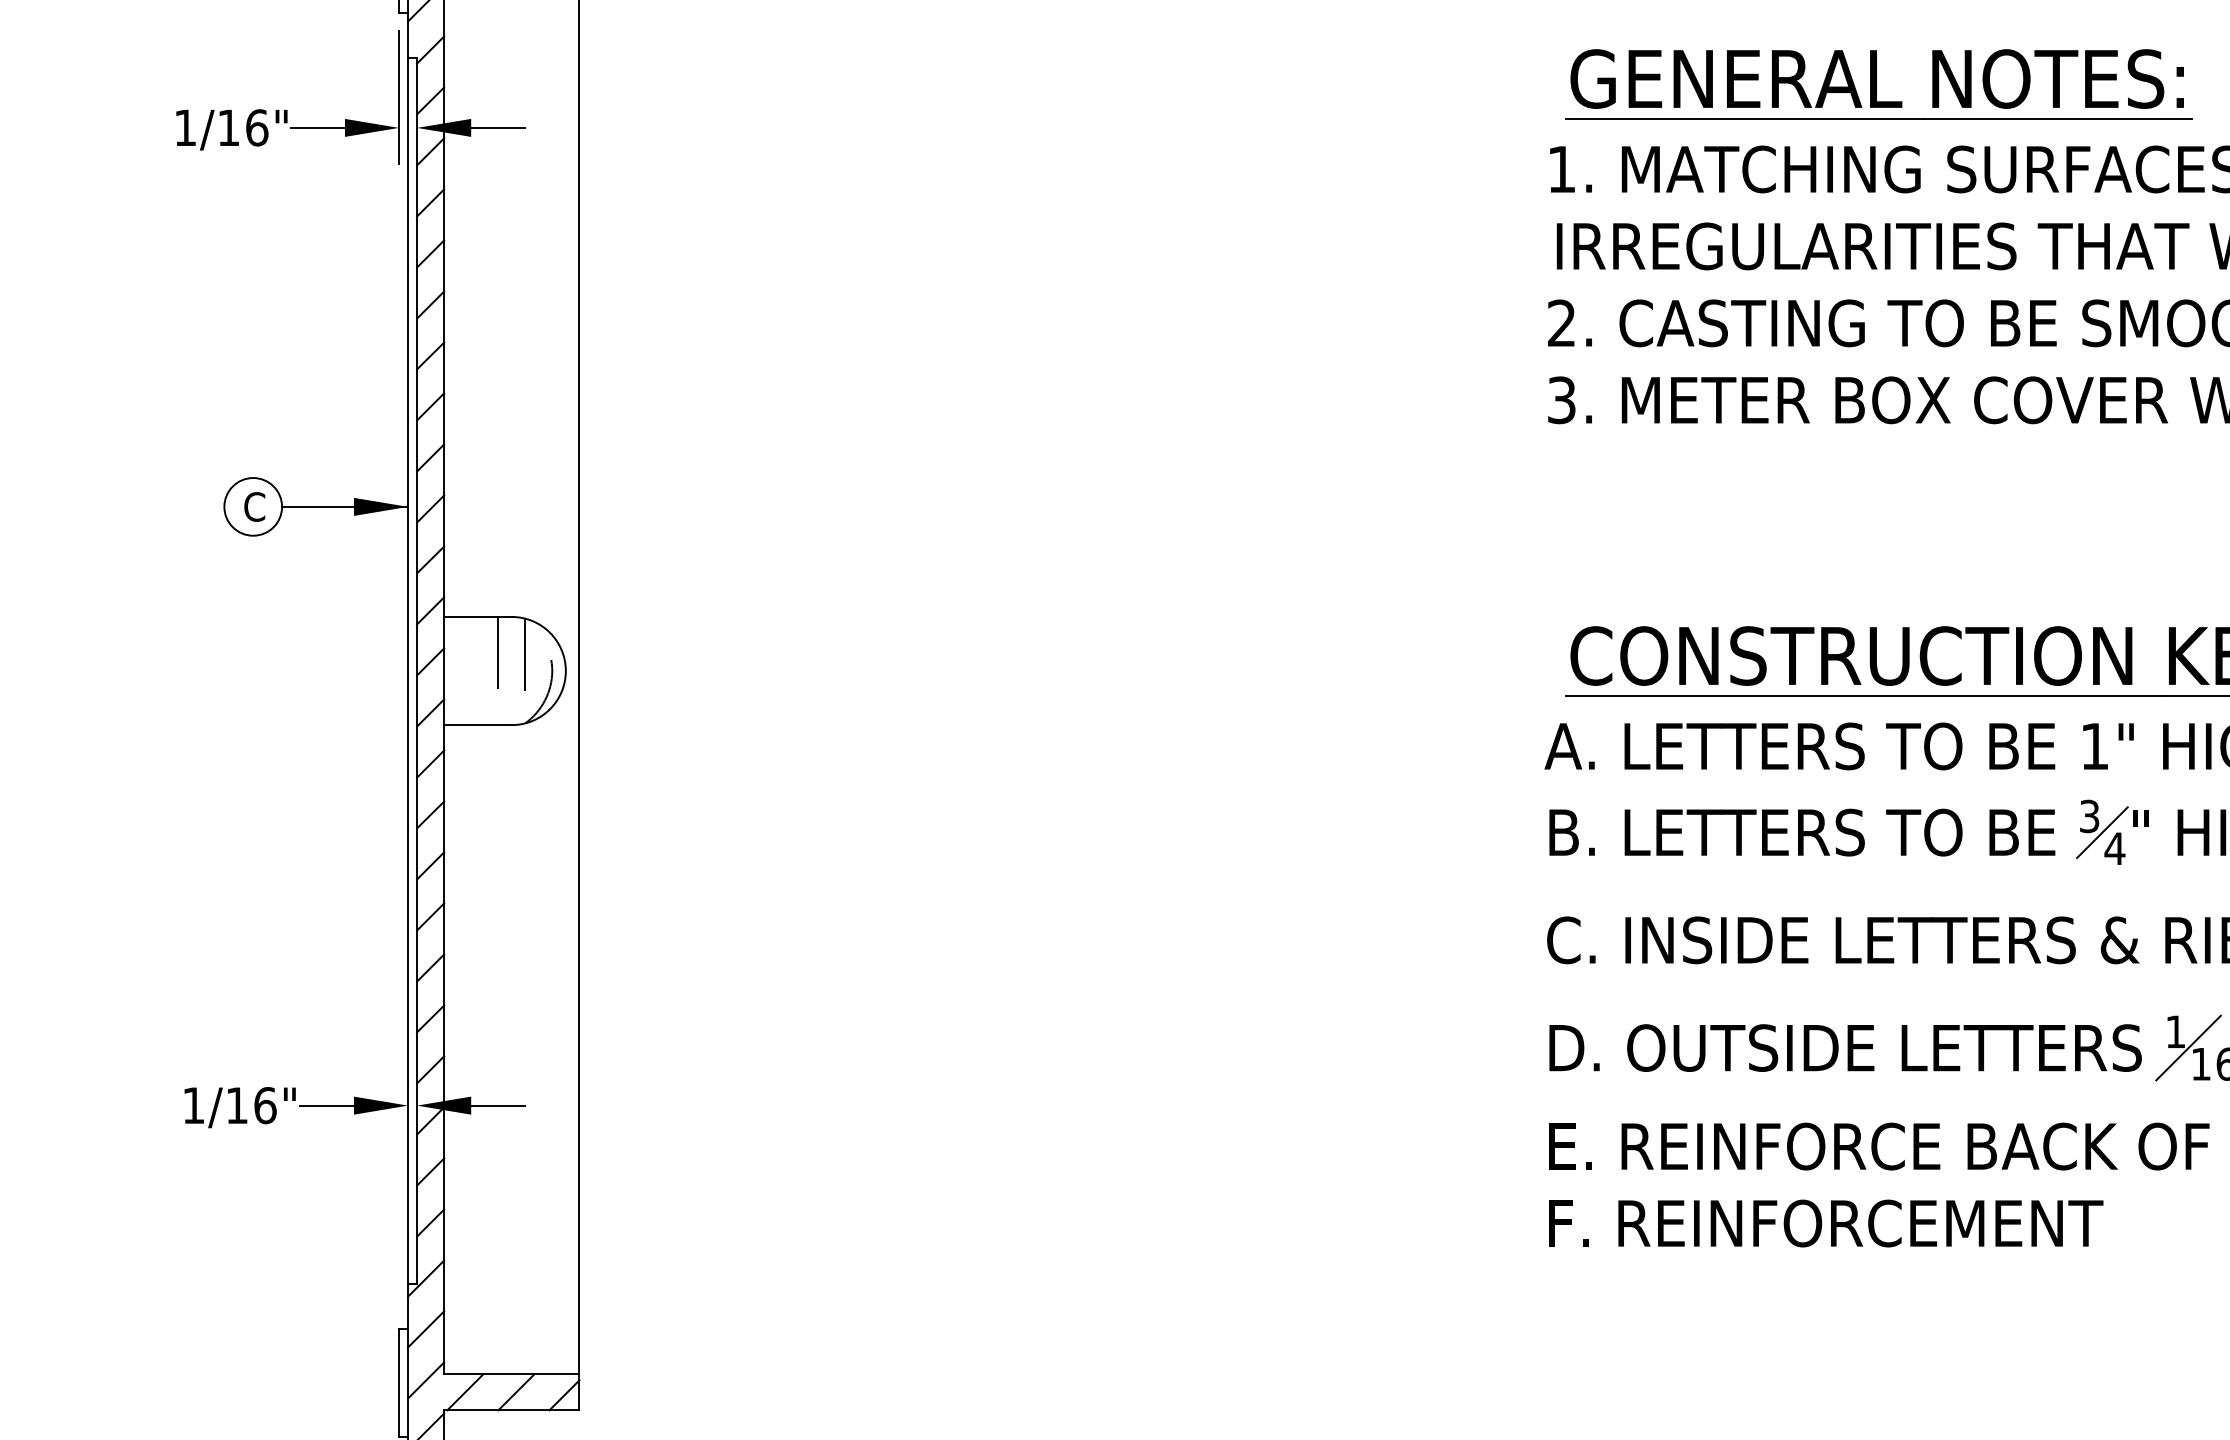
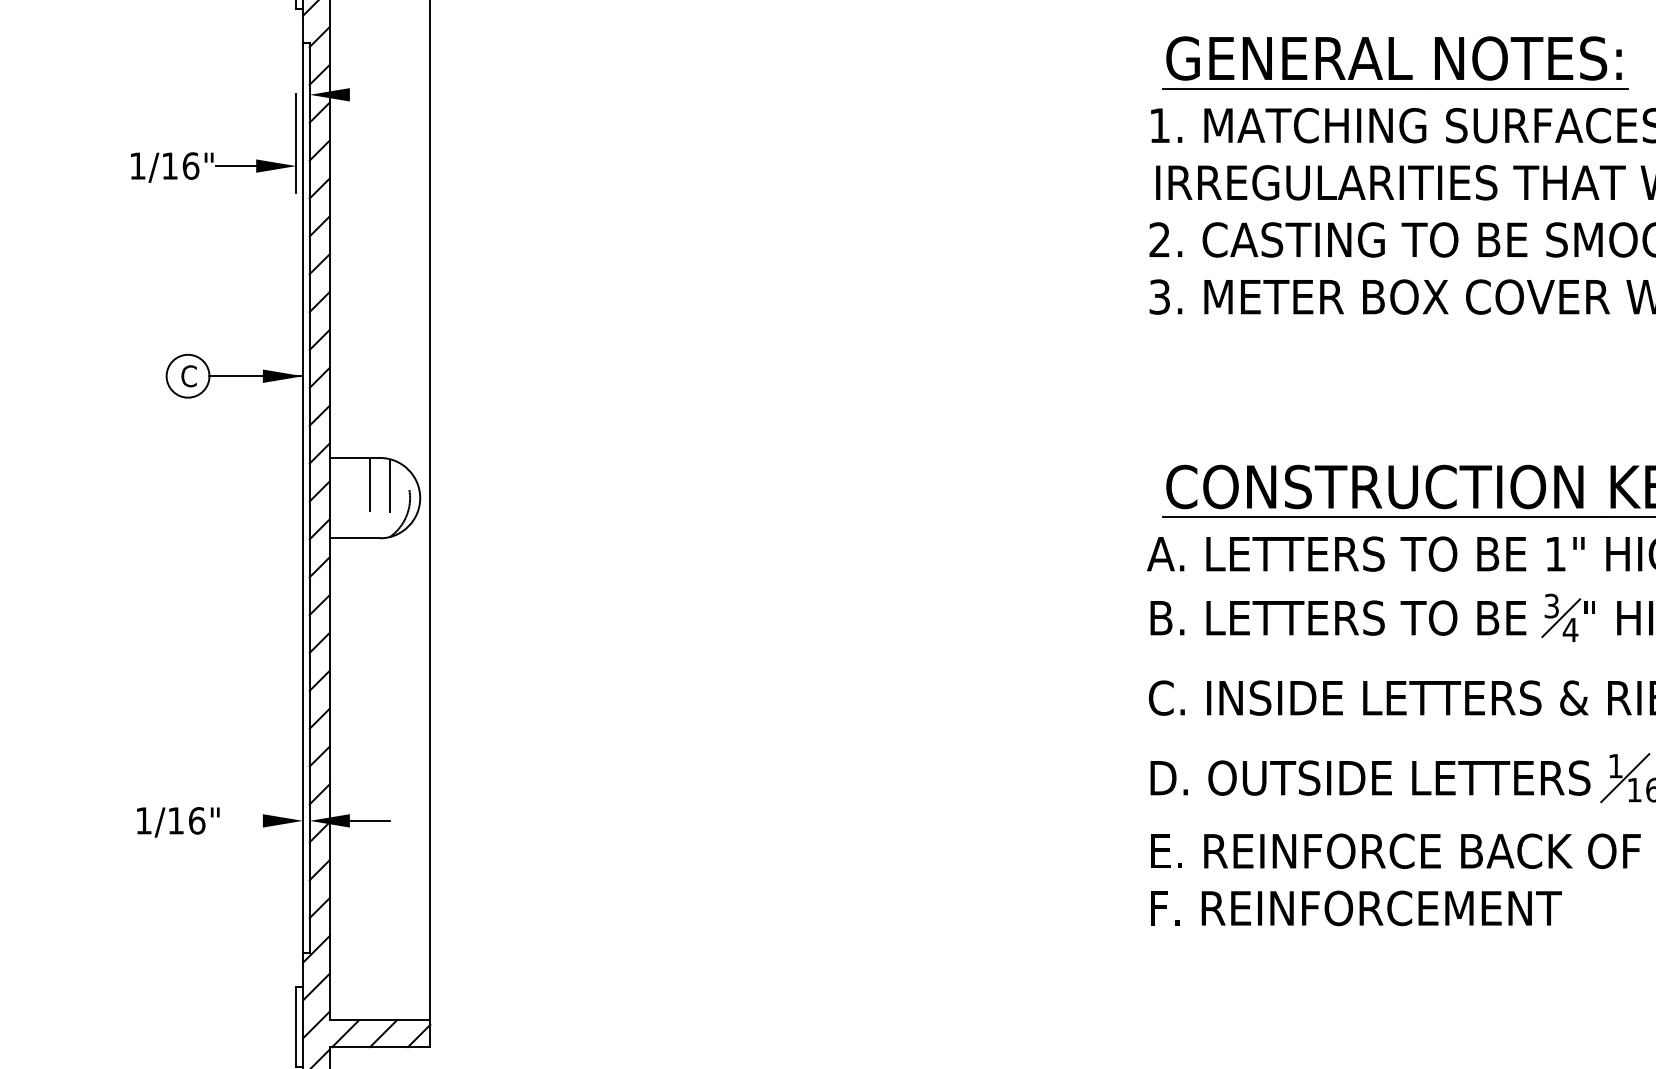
part: (286, 109) -> (212, 152), moved
line: (498, 127) -> (370, 94), removed
line: (326, 1105) -> (242, 820), removed

